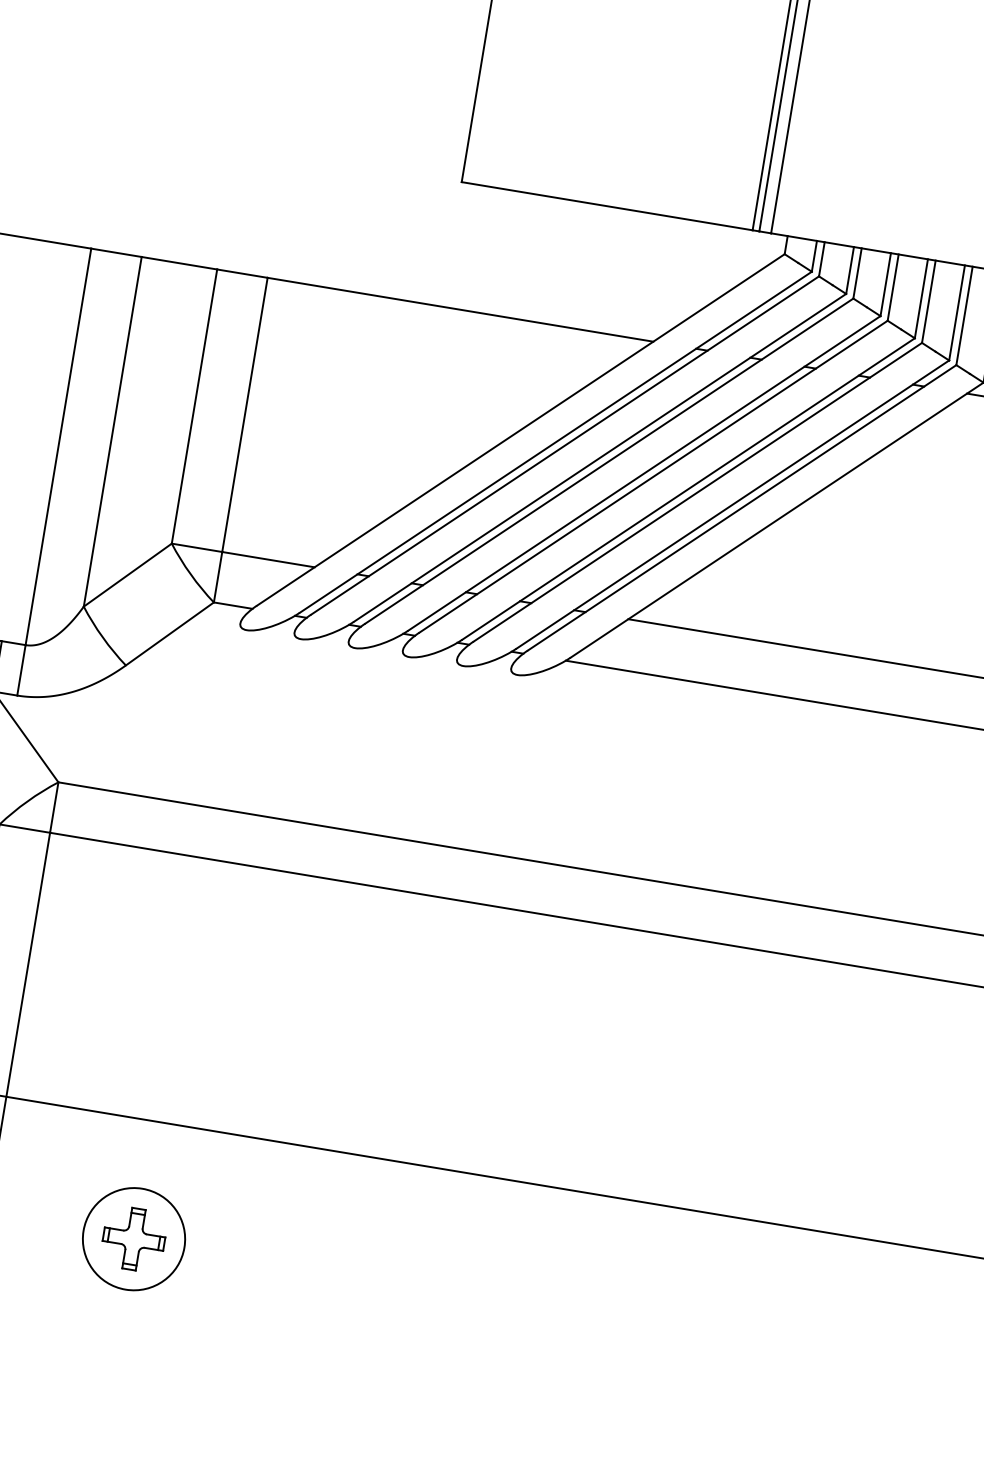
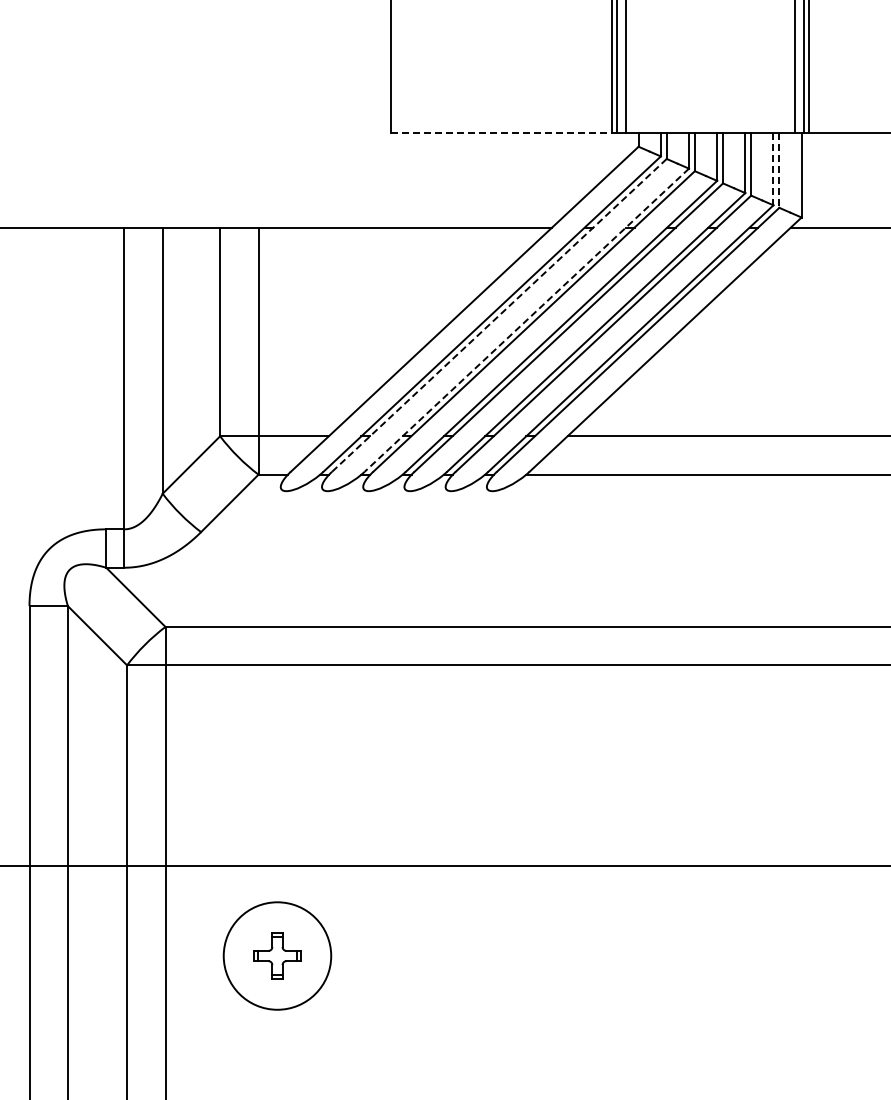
line: (607, 205) -> (501, 132), solid -> dashed
line: (957, 313) -> (773, 169), solid -> dashed
line: (964, 316) -> (779, 170), solid -> dashed
line: (565, 445) -> (499, 315), solid -> dashed
line: (599, 458) -> (526, 320), solid -> dashed
circle: (134, 1238) -> (277, 955), size x1.4

